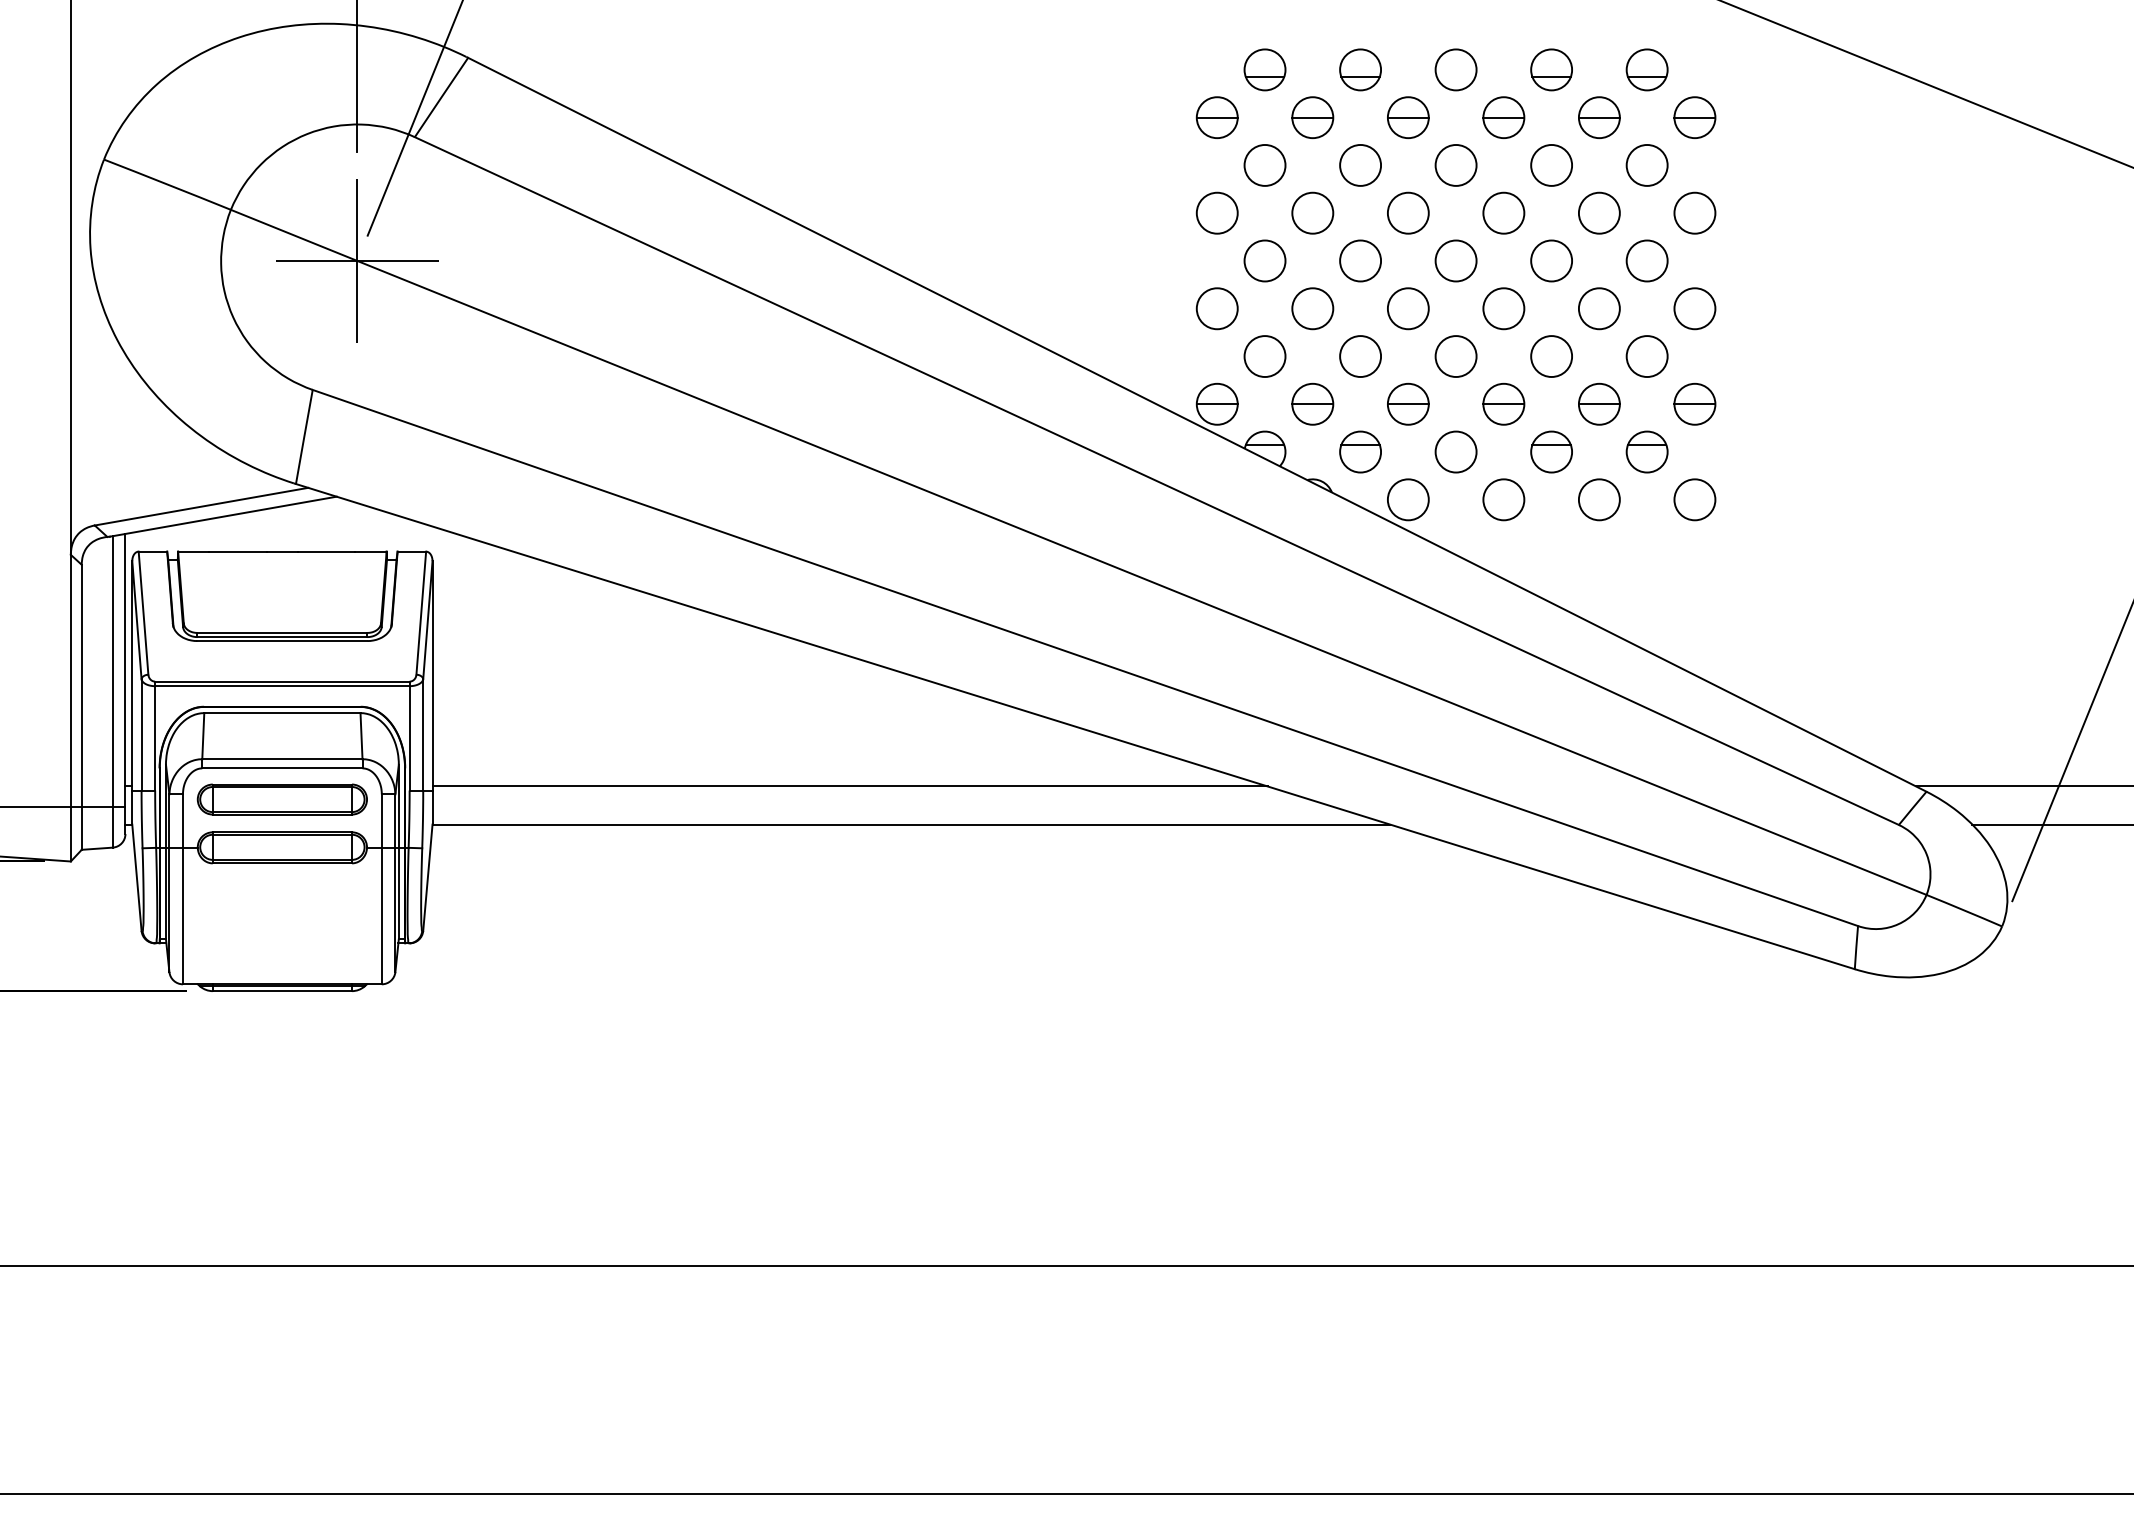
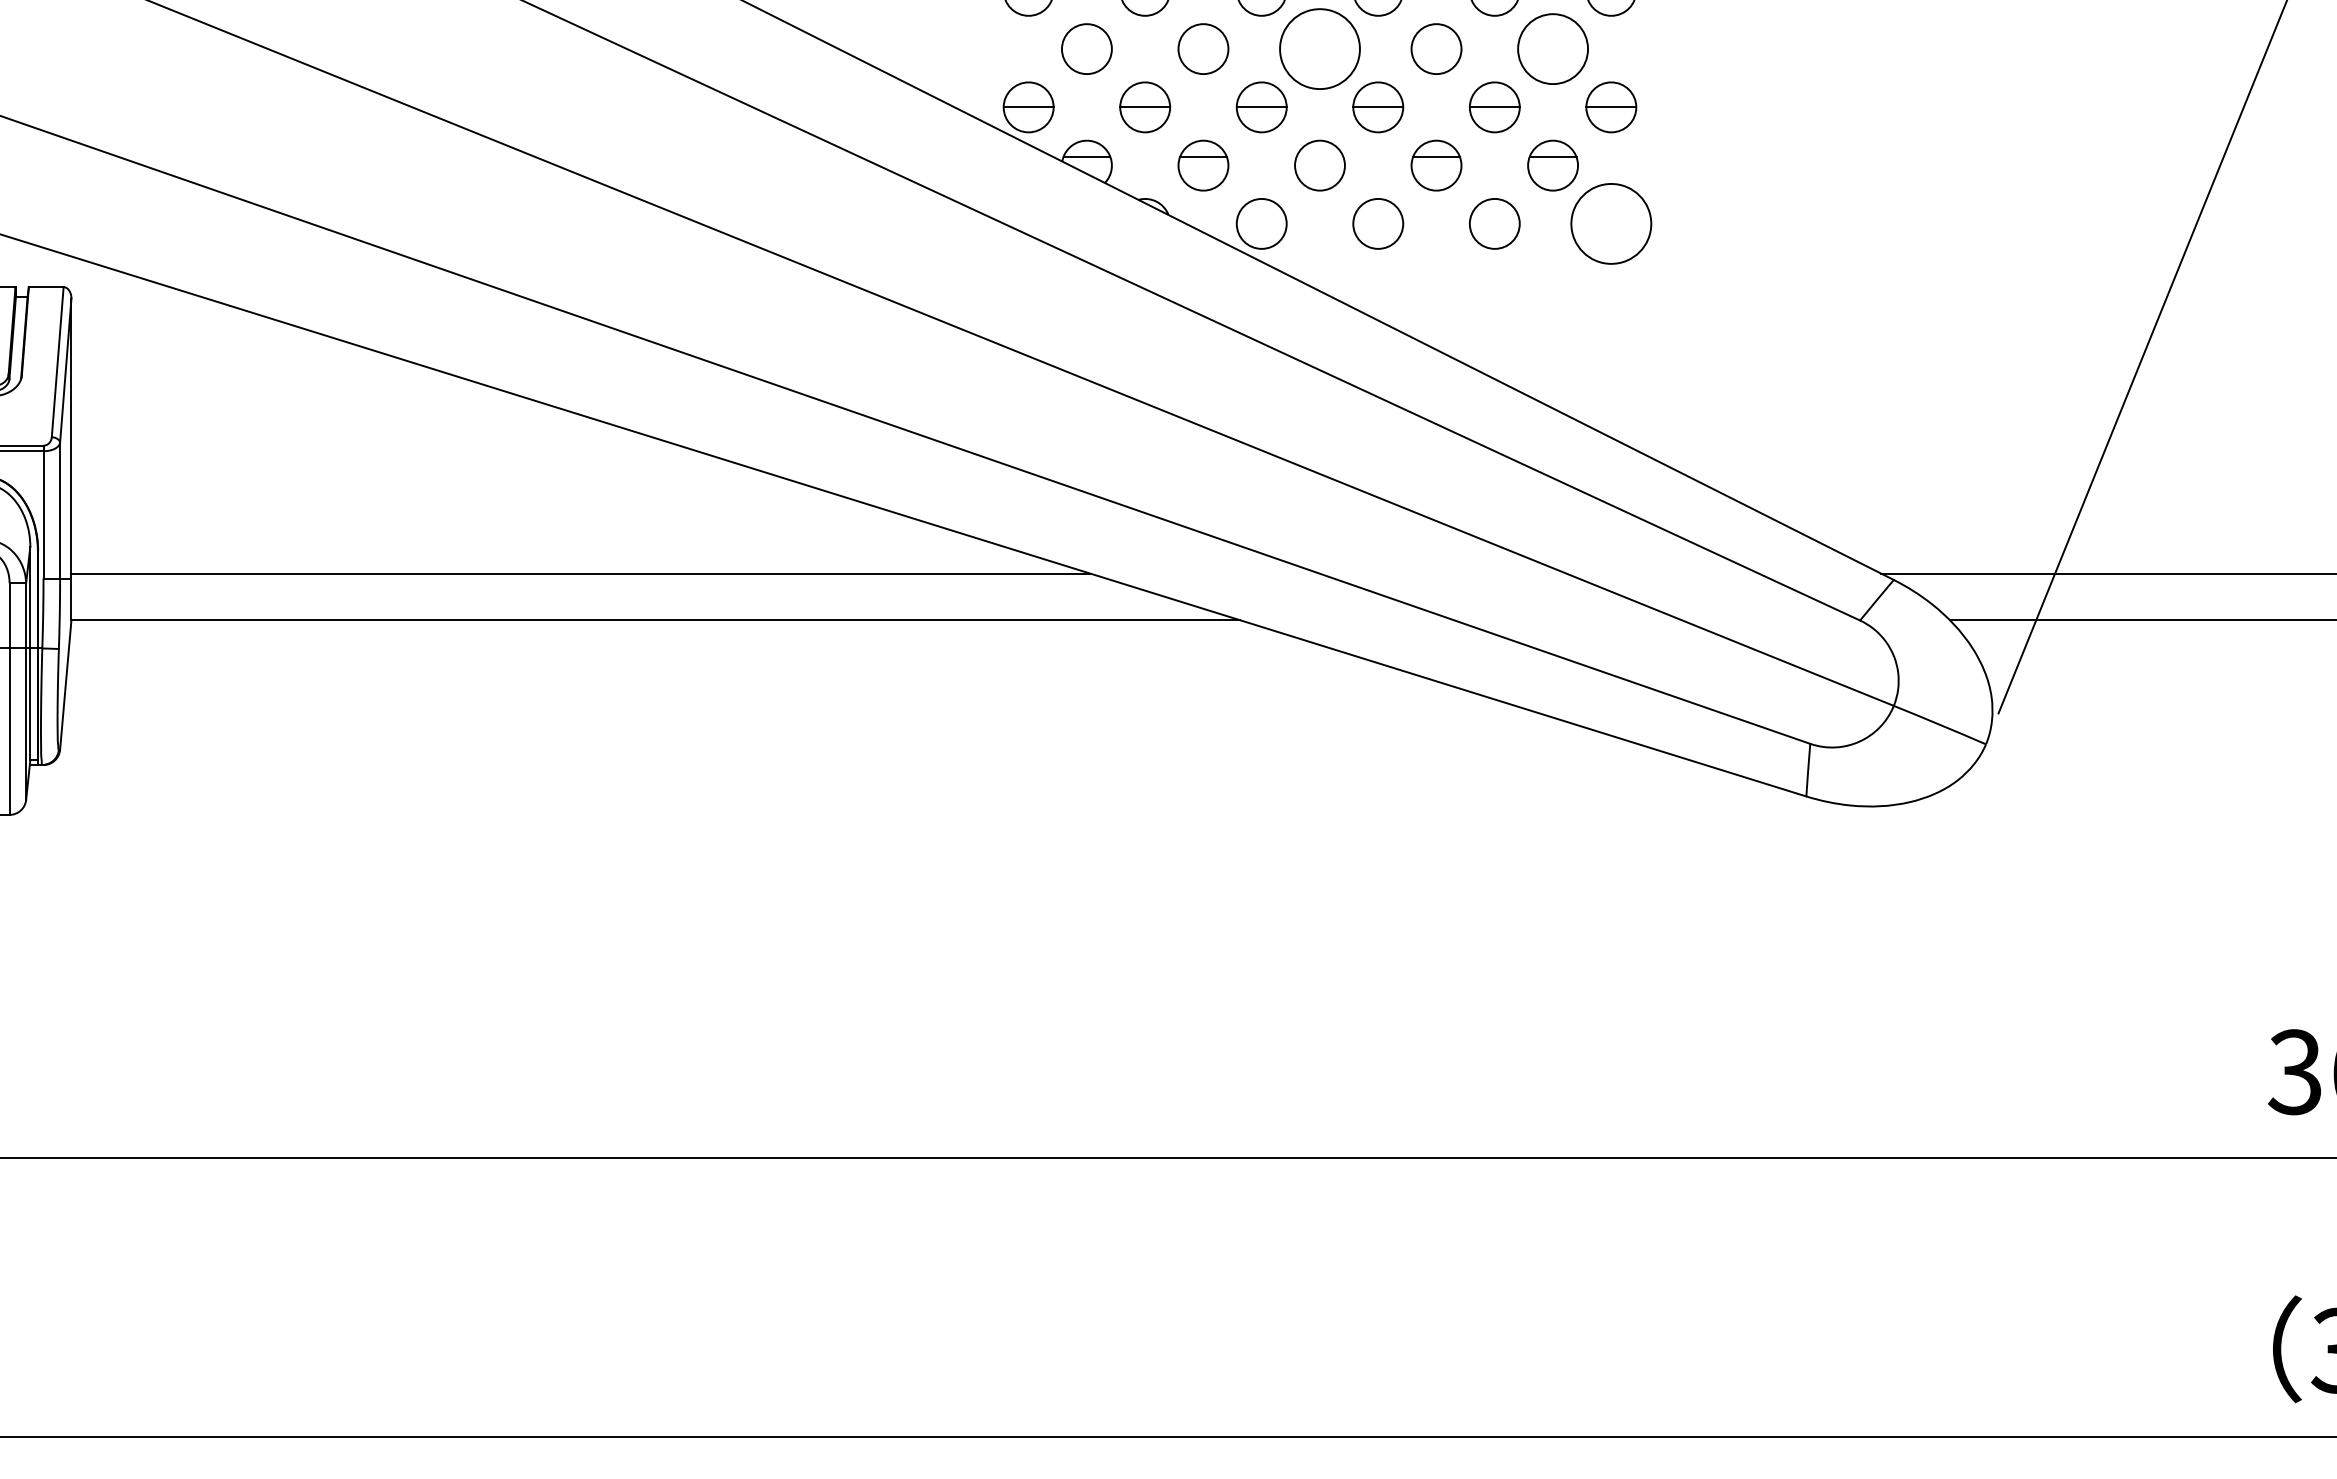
circle: (1455, 356) -> (1319, 49), size x1.6
circle: (1646, 356) -> (1552, 49), size x1.4
circle: (1694, 499) -> (1610, 223), size x1.6

